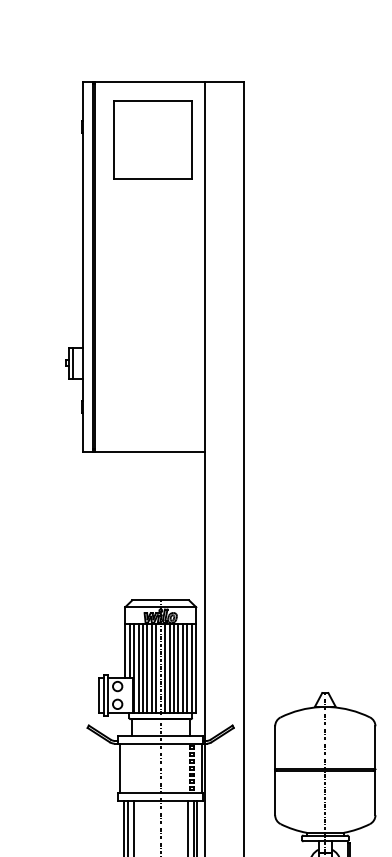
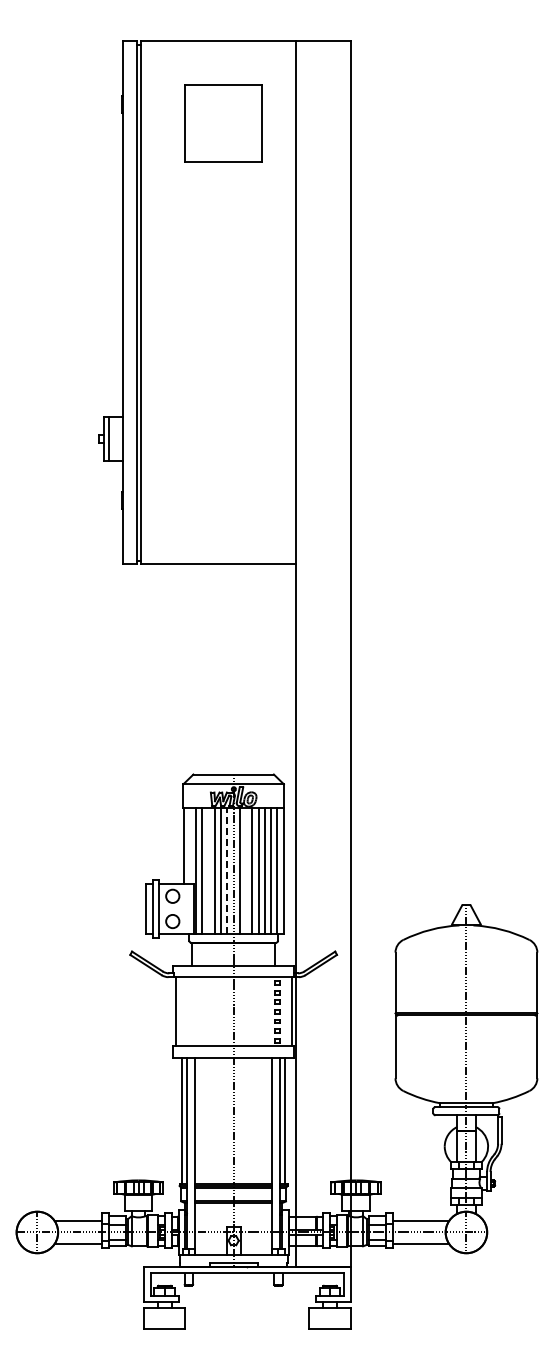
part: (152, 140) -> (222, 123), size x0.7
line: (130, 650) -> (190, 845), removed
line: (142, 668) -> (208, 871), removed
line: (156, 668) -> (227, 870), solid -> dashed
line: (169, 668) -> (246, 871), removed

